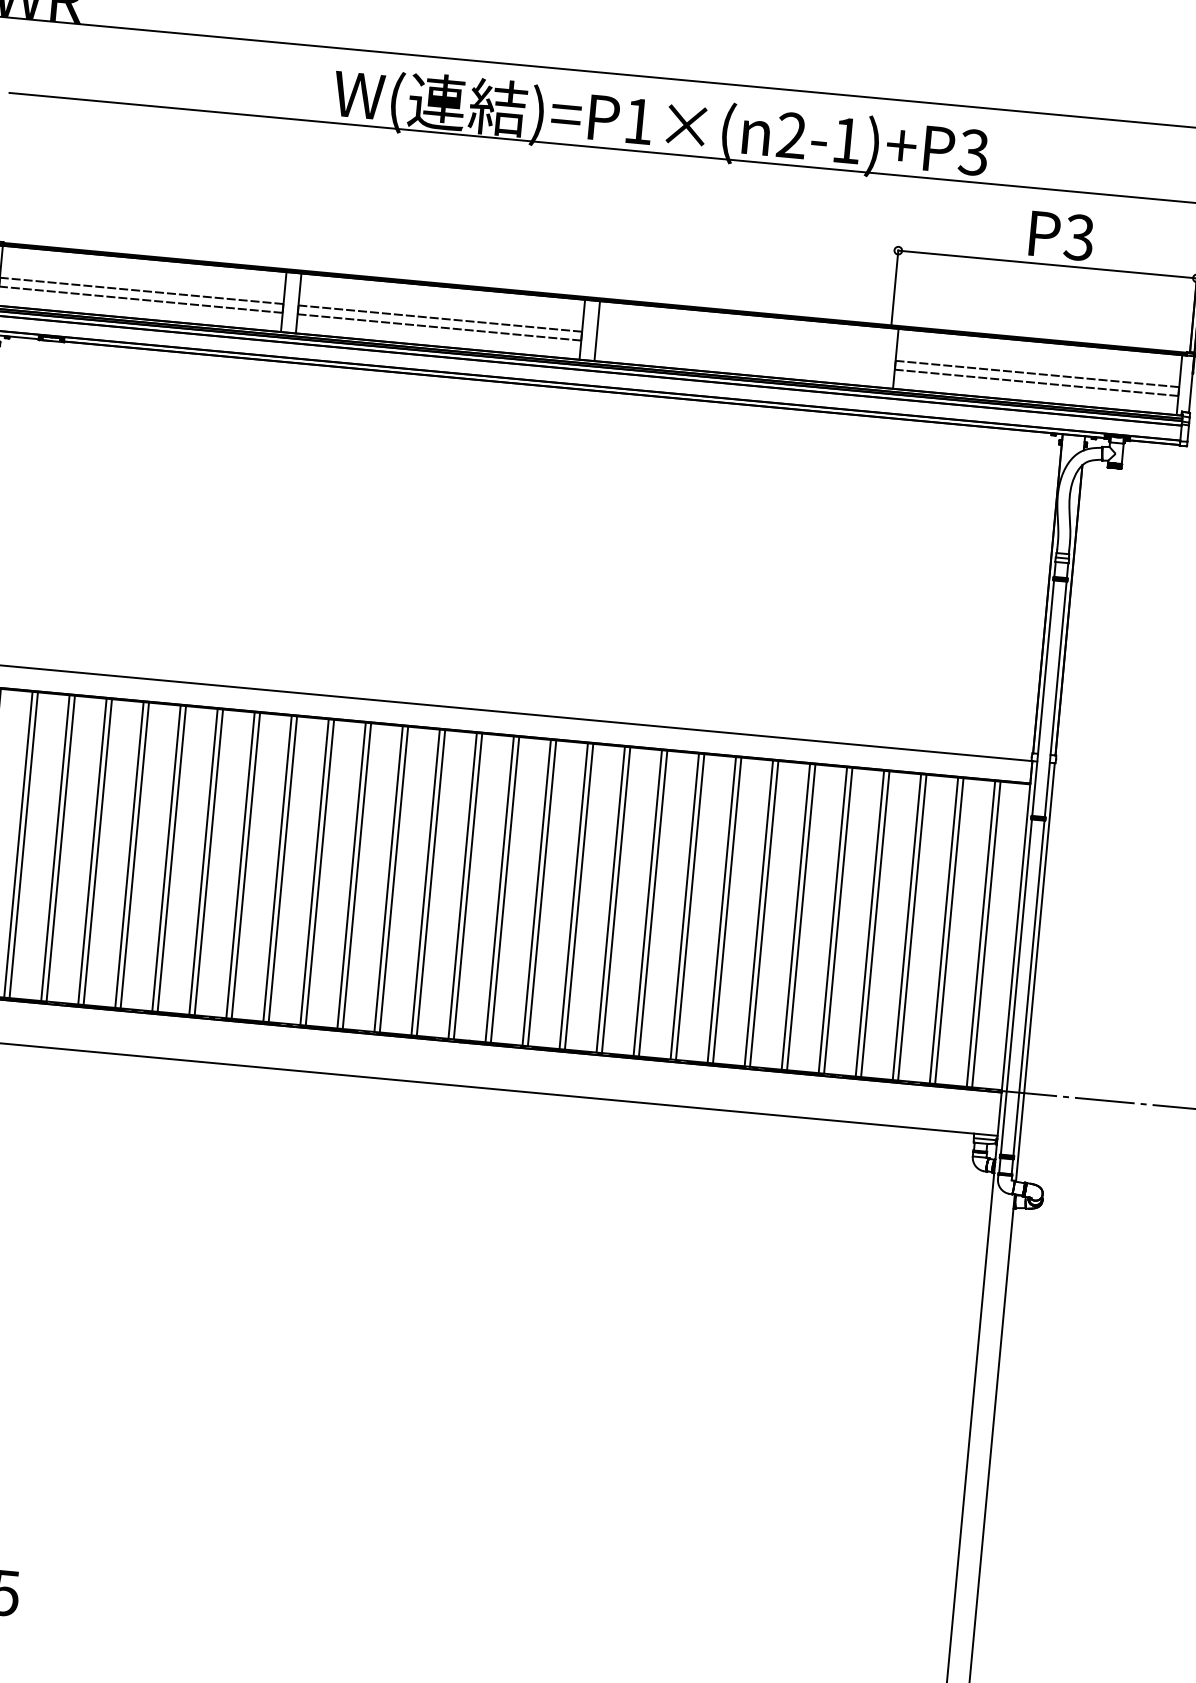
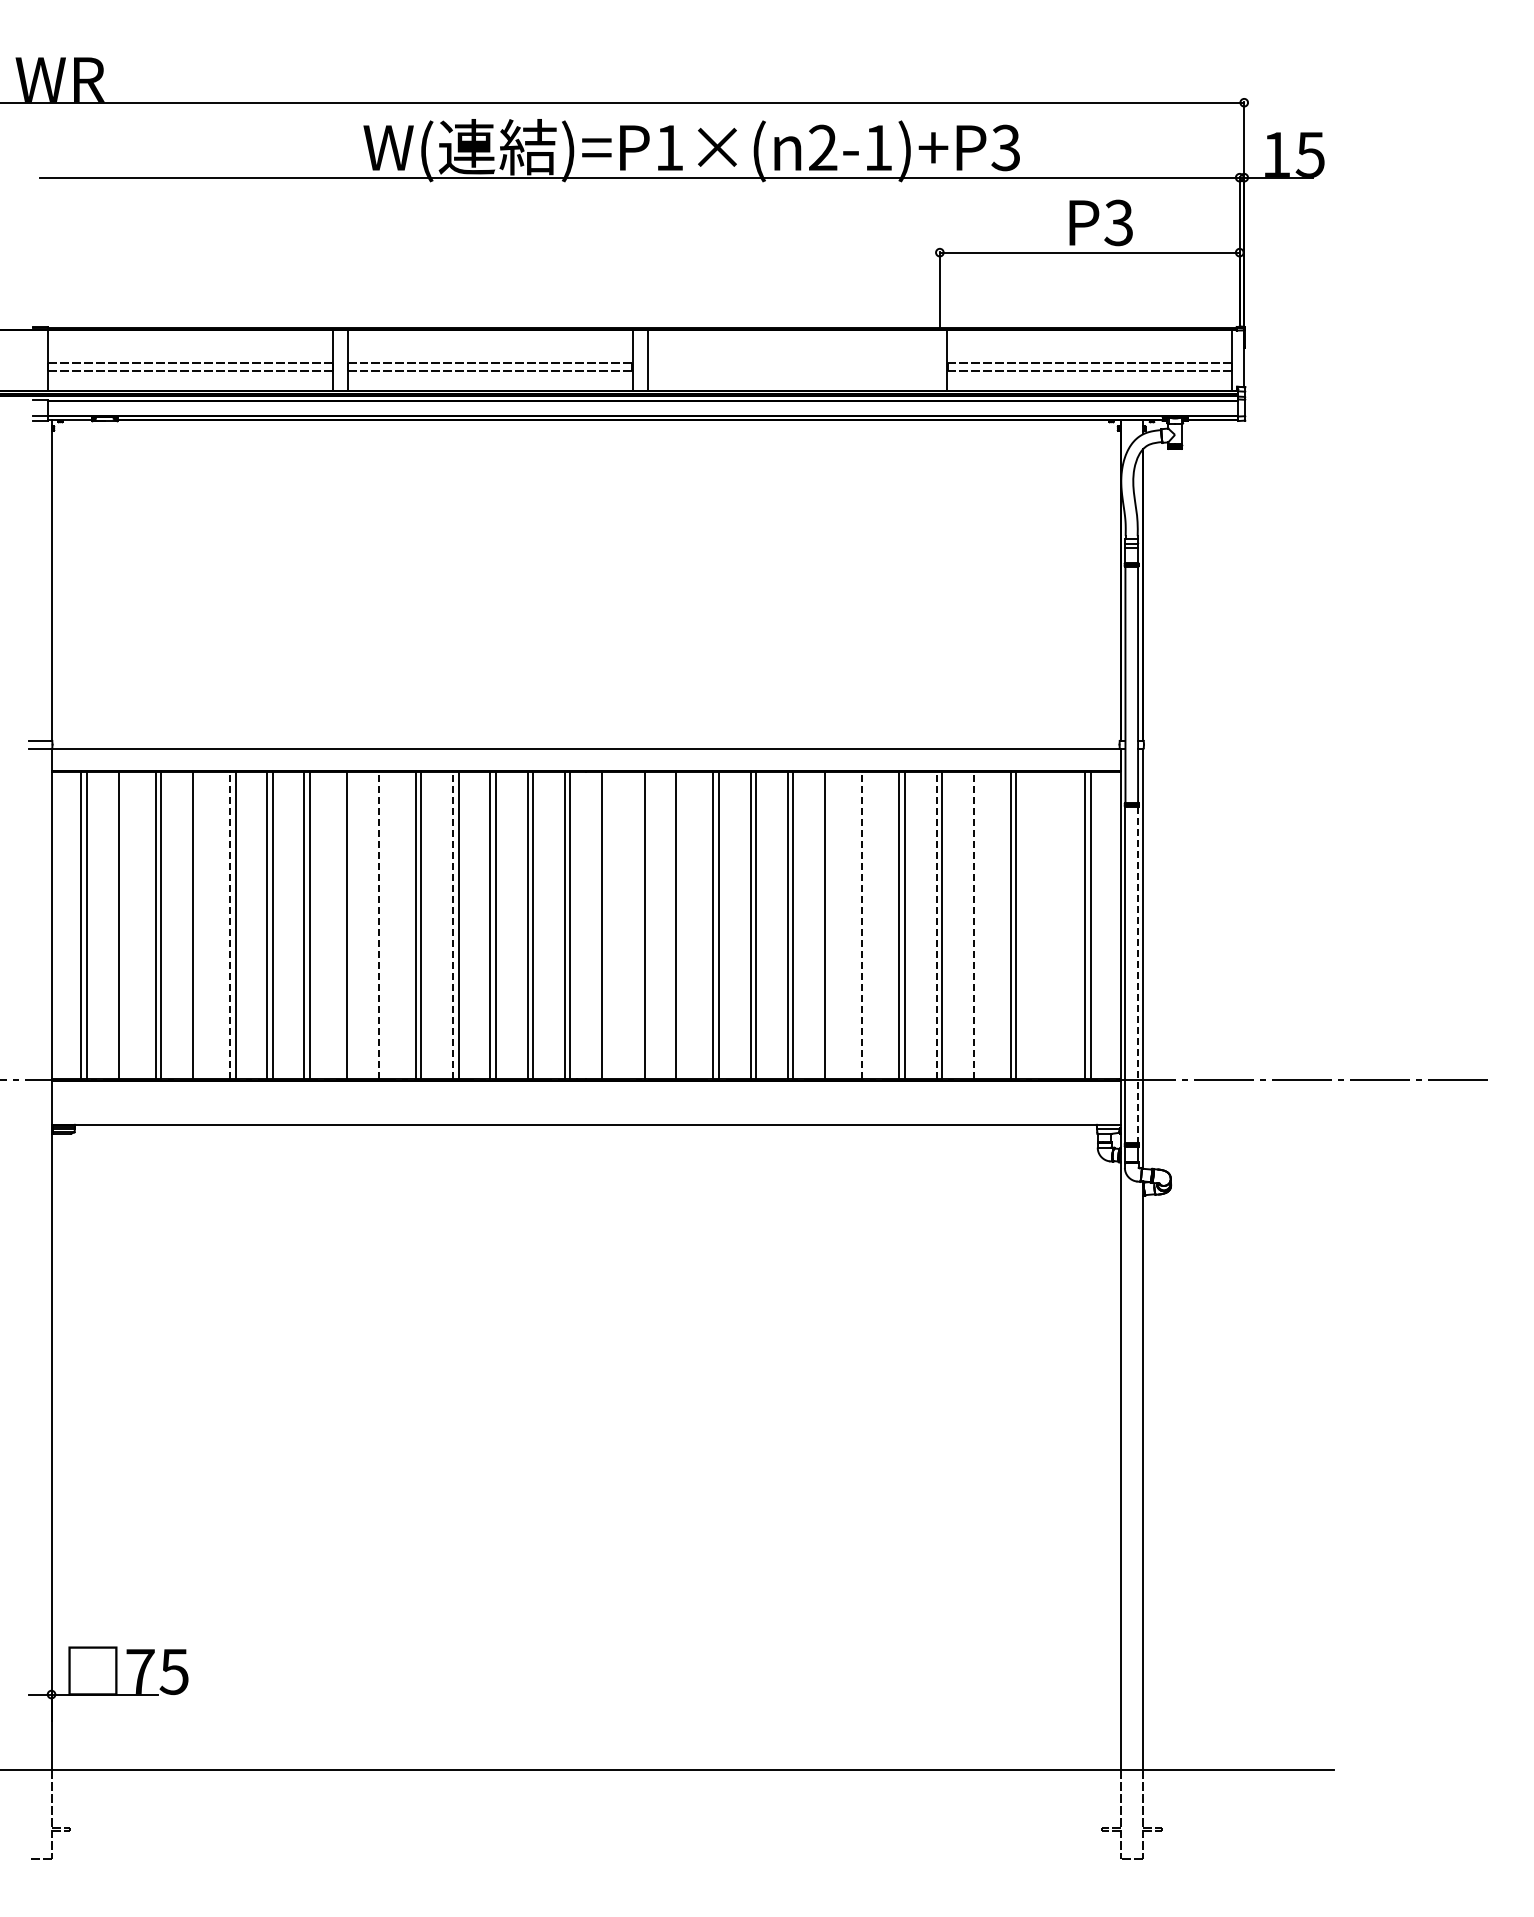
line: (23, 844) -> (123, 924), removed
line: (98, 851) -> (198, 924), removed
line: (129, 855) -> (230, 925), solid -> dashed
line: (240, 864) -> (341, 924), removed
line: (277, 868) -> (378, 925), solid -> dashed
line: (283, 868) -> (384, 924), removed
line: (351, 875) -> (453, 925), solid -> dashed
line: (505, 888) -> (607, 924), removed
line: (537, 891) -> (639, 924), removed
line: (579, 895) -> (681, 924), removed
line: (727, 909) -> (830, 924), removed
line: (764, 912) -> (867, 924), removed
line: (759, 913) -> (862, 925), solid -> dashed
line: (832, 920) -> (936, 925), solid -> dashed
line: (869, 923) -> (973, 925), solid -> dashed
line: (875, 923) -> (979, 924), removed
line: (944, 929) -> (1048, 924), removed
line: (949, 930) -> (1053, 924), removed
line: (1029, 988) -> (1138, 975), solid -> dashed

